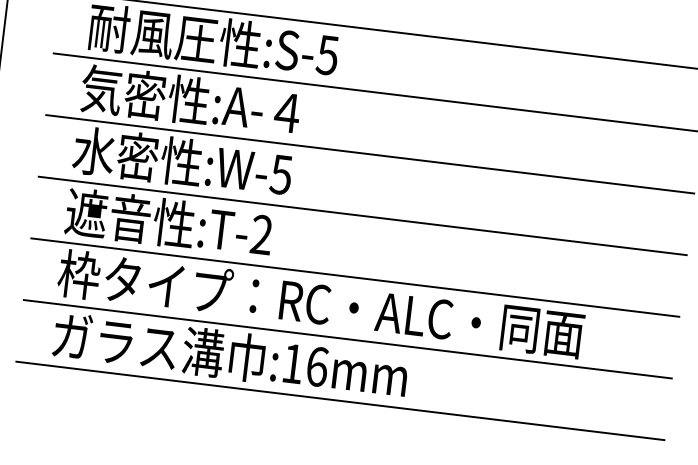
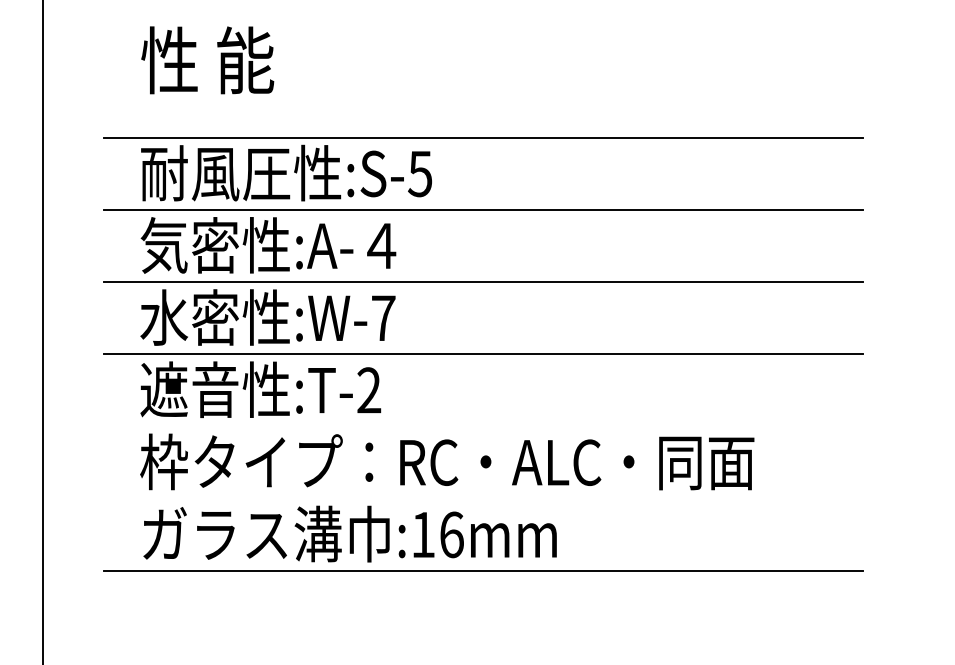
text: (281, 174) -> (383, 318), :W-5 -> :W-7
line: (354, 277) -> (482, 426), removed
line: (347, 338) -> (482, 498), removed

